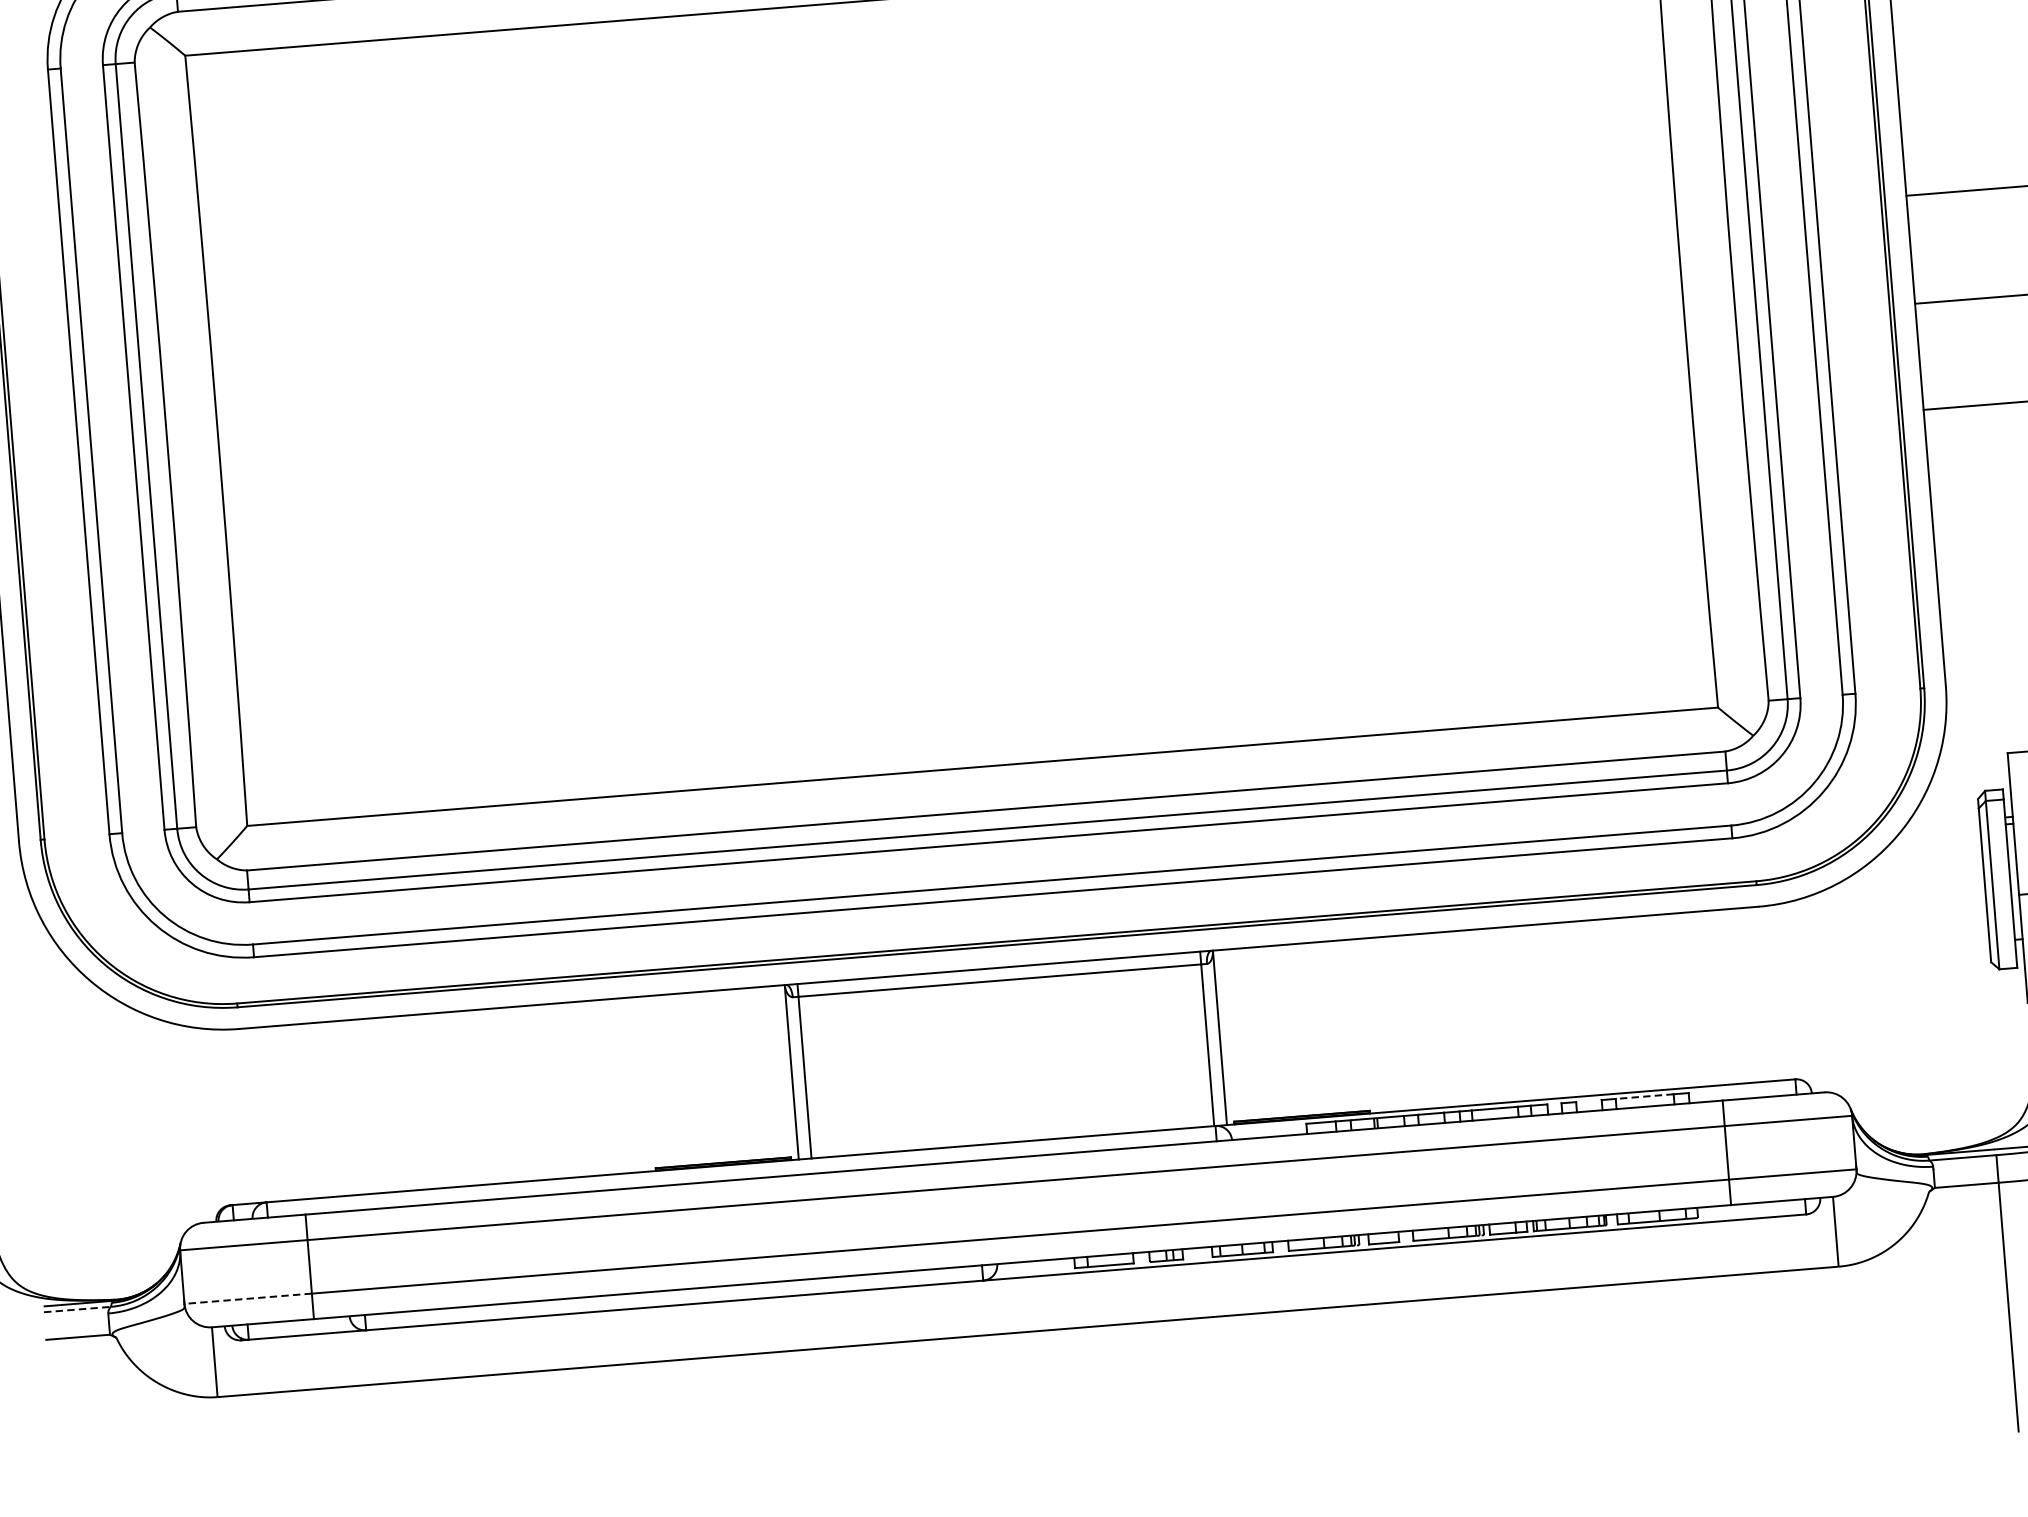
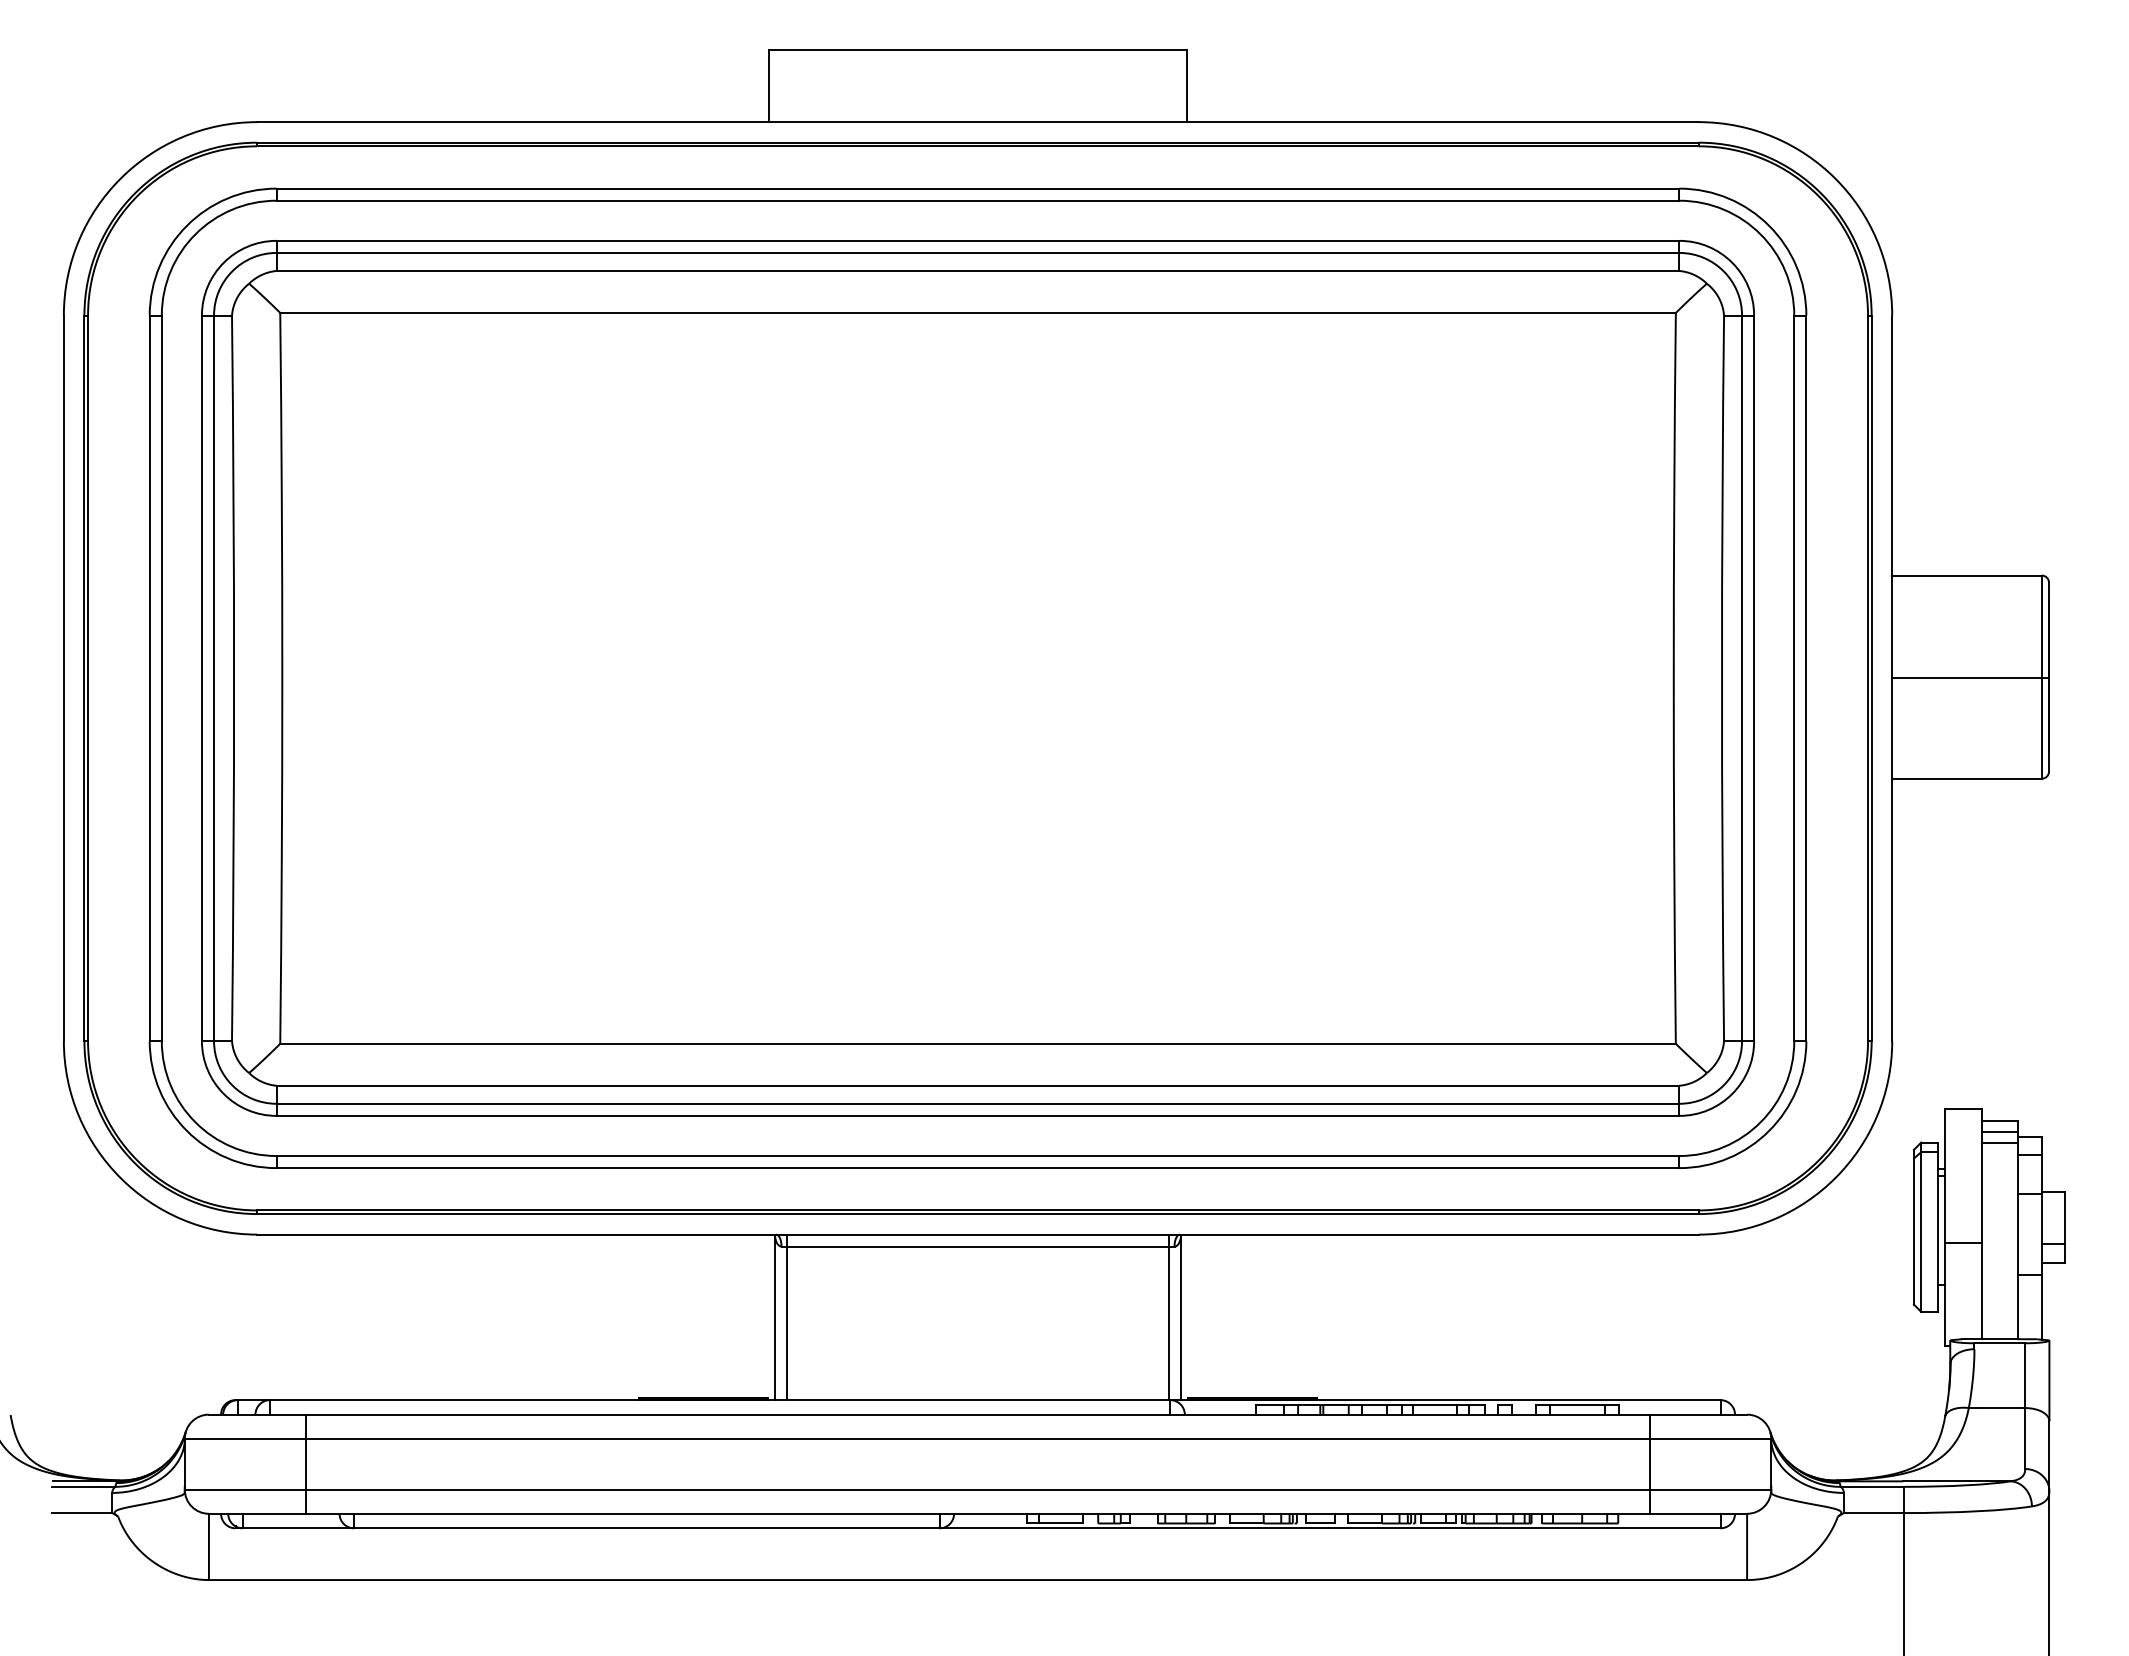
line: (1643, 1096) -> (1576, 1404), dashed -> solid
line: (247, 1298) -> (244, 1489), dashed -> solid
line: (77, 1309) -> (83, 1486), dashed -> solid

